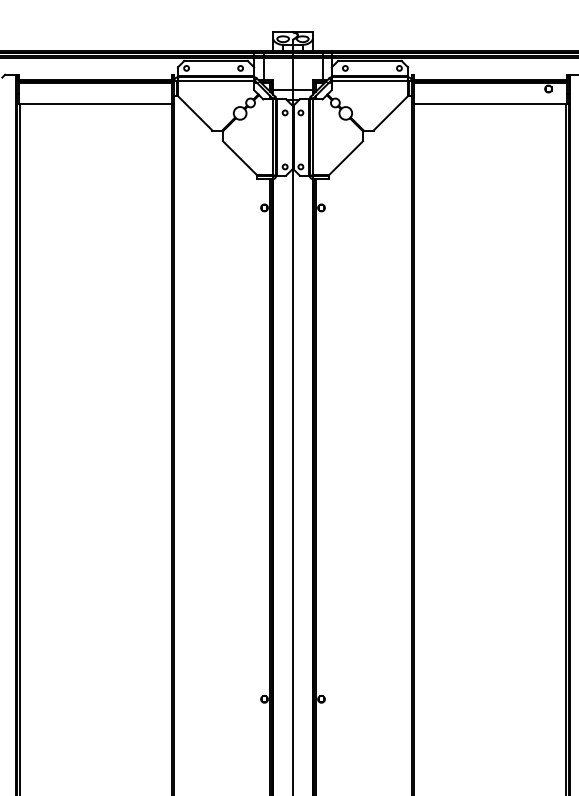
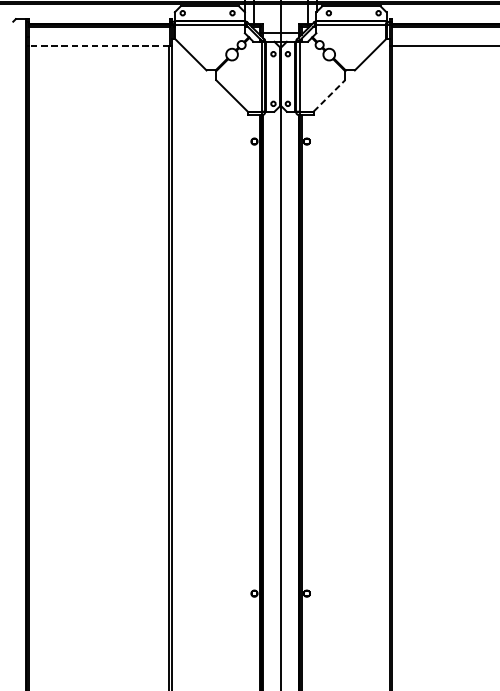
line: (95, 104) -> (98, 46), solid -> dashed
line: (346, 157) -> (329, 95), solid -> dashed

